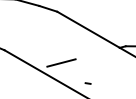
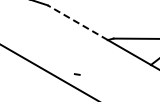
line: (88, 29) -> (77, 22), solid -> dashed
line: (61, 62) -> (51, 54), removed

